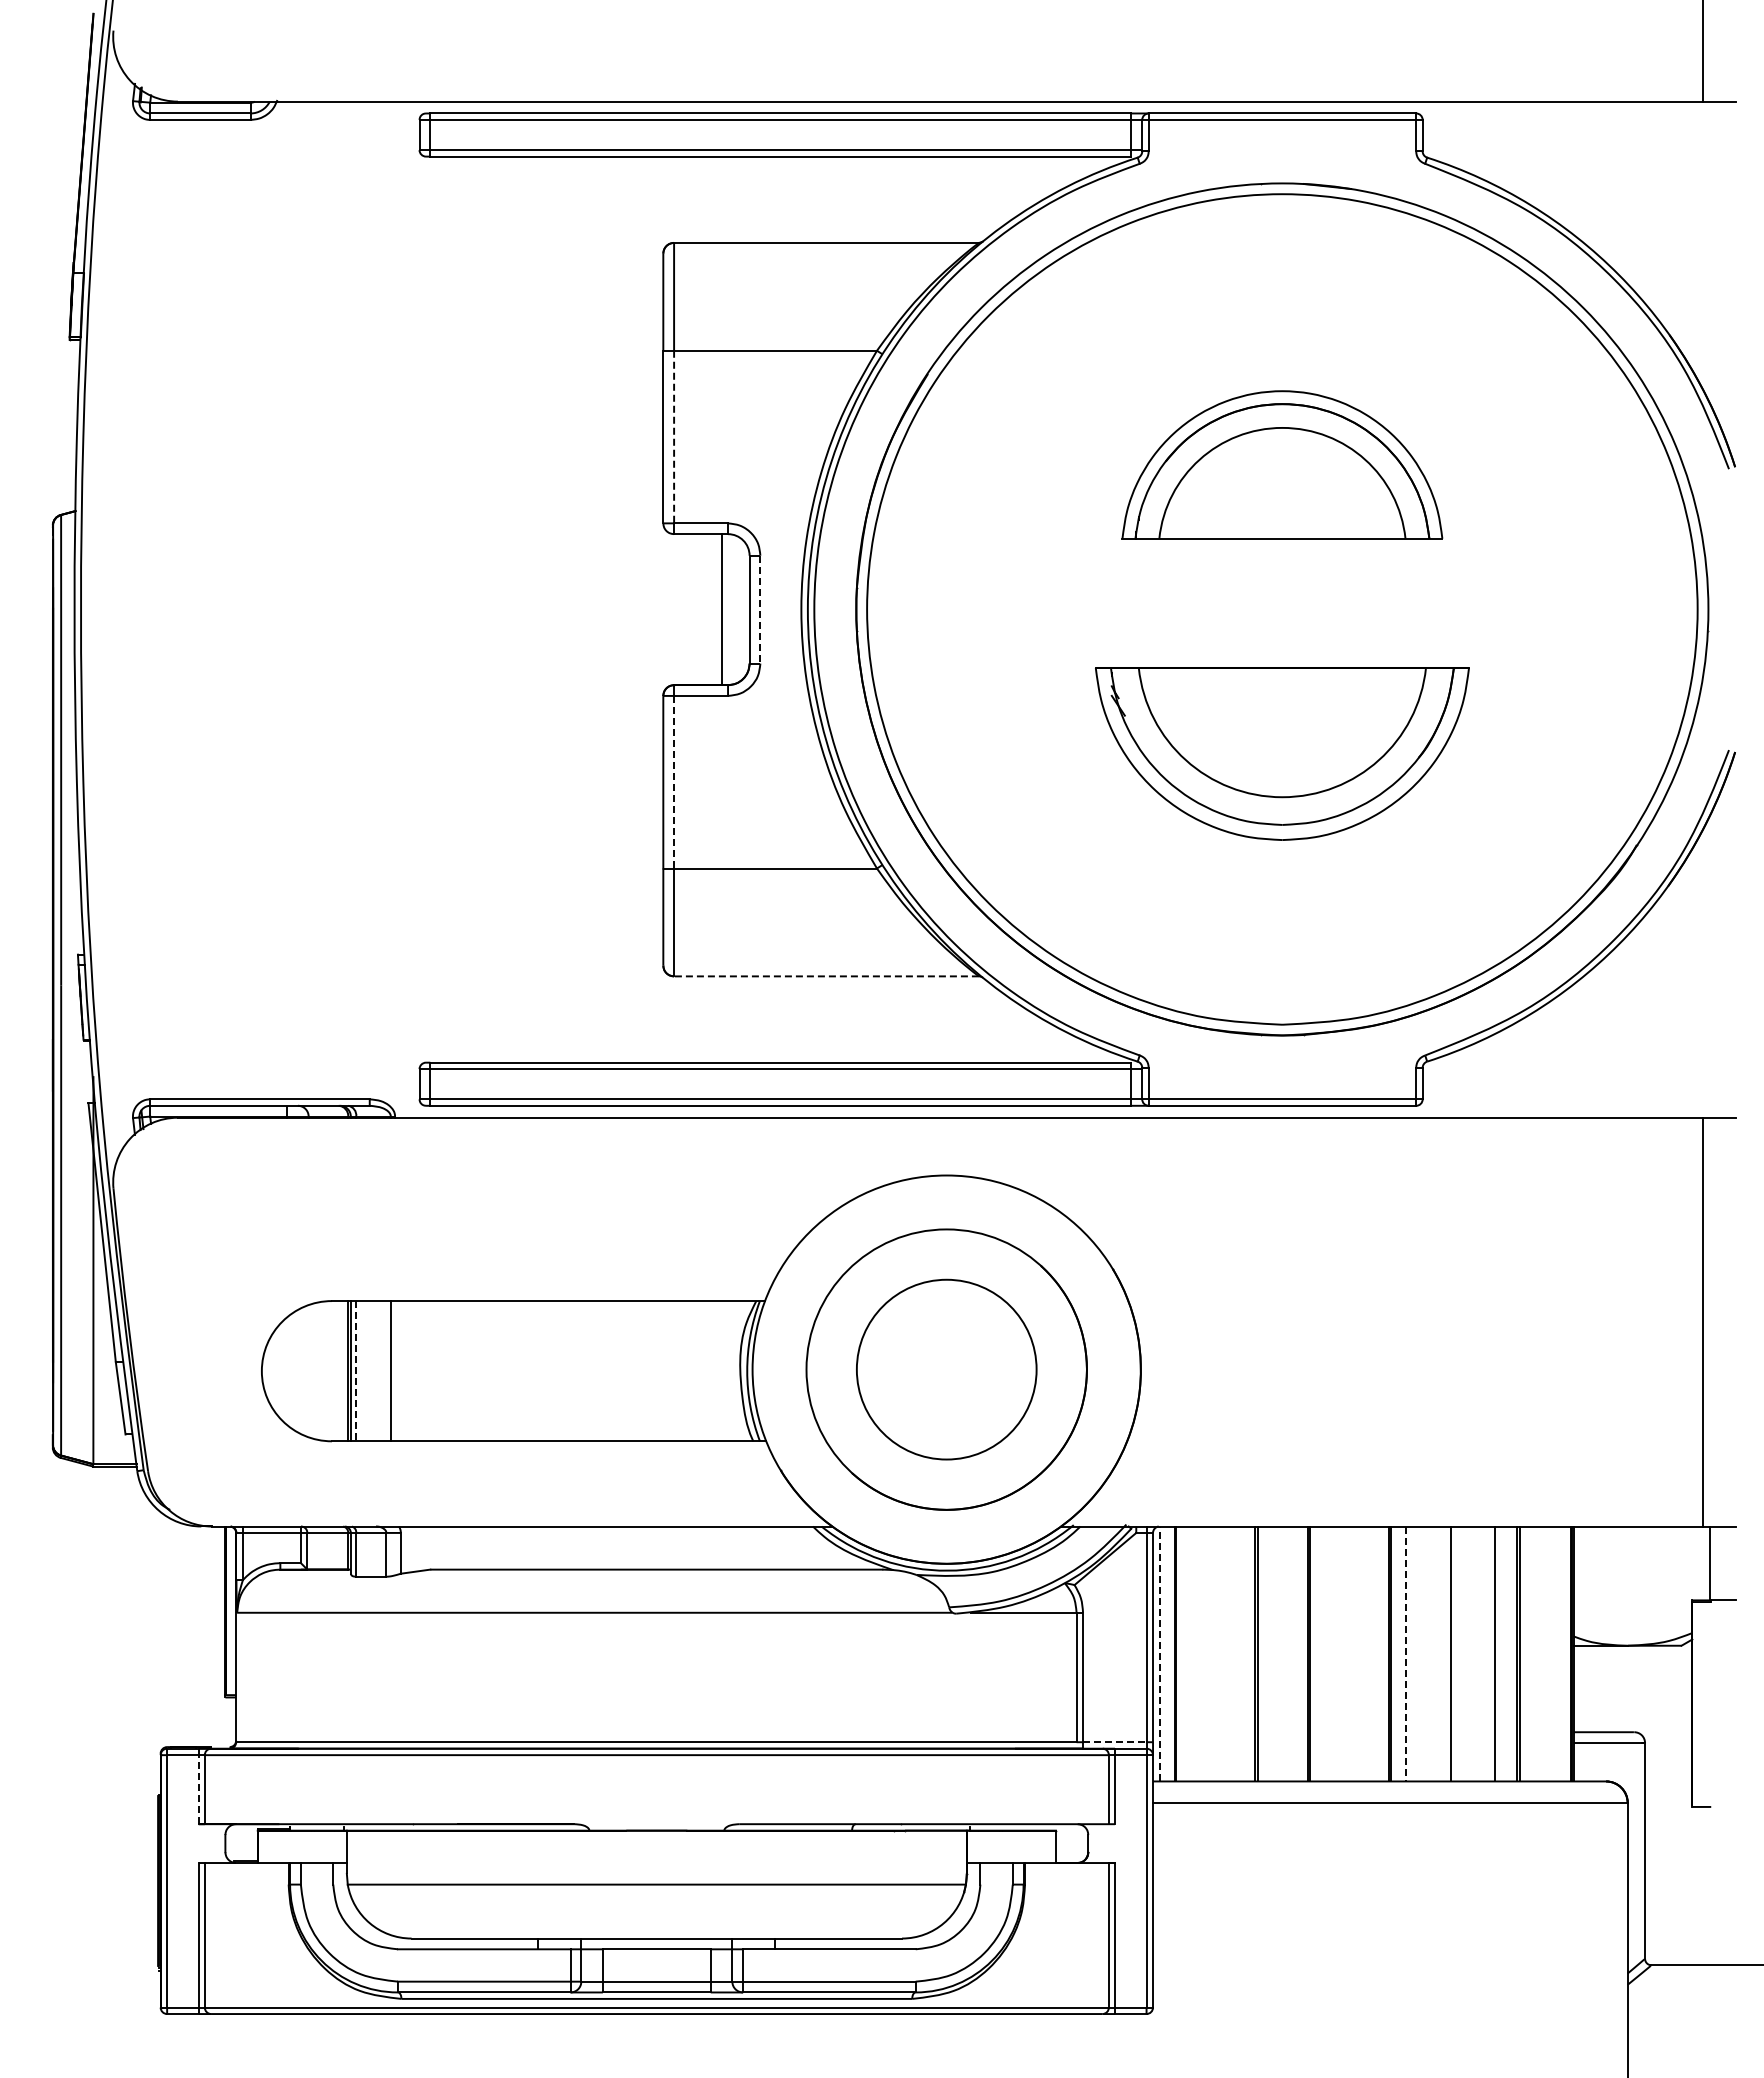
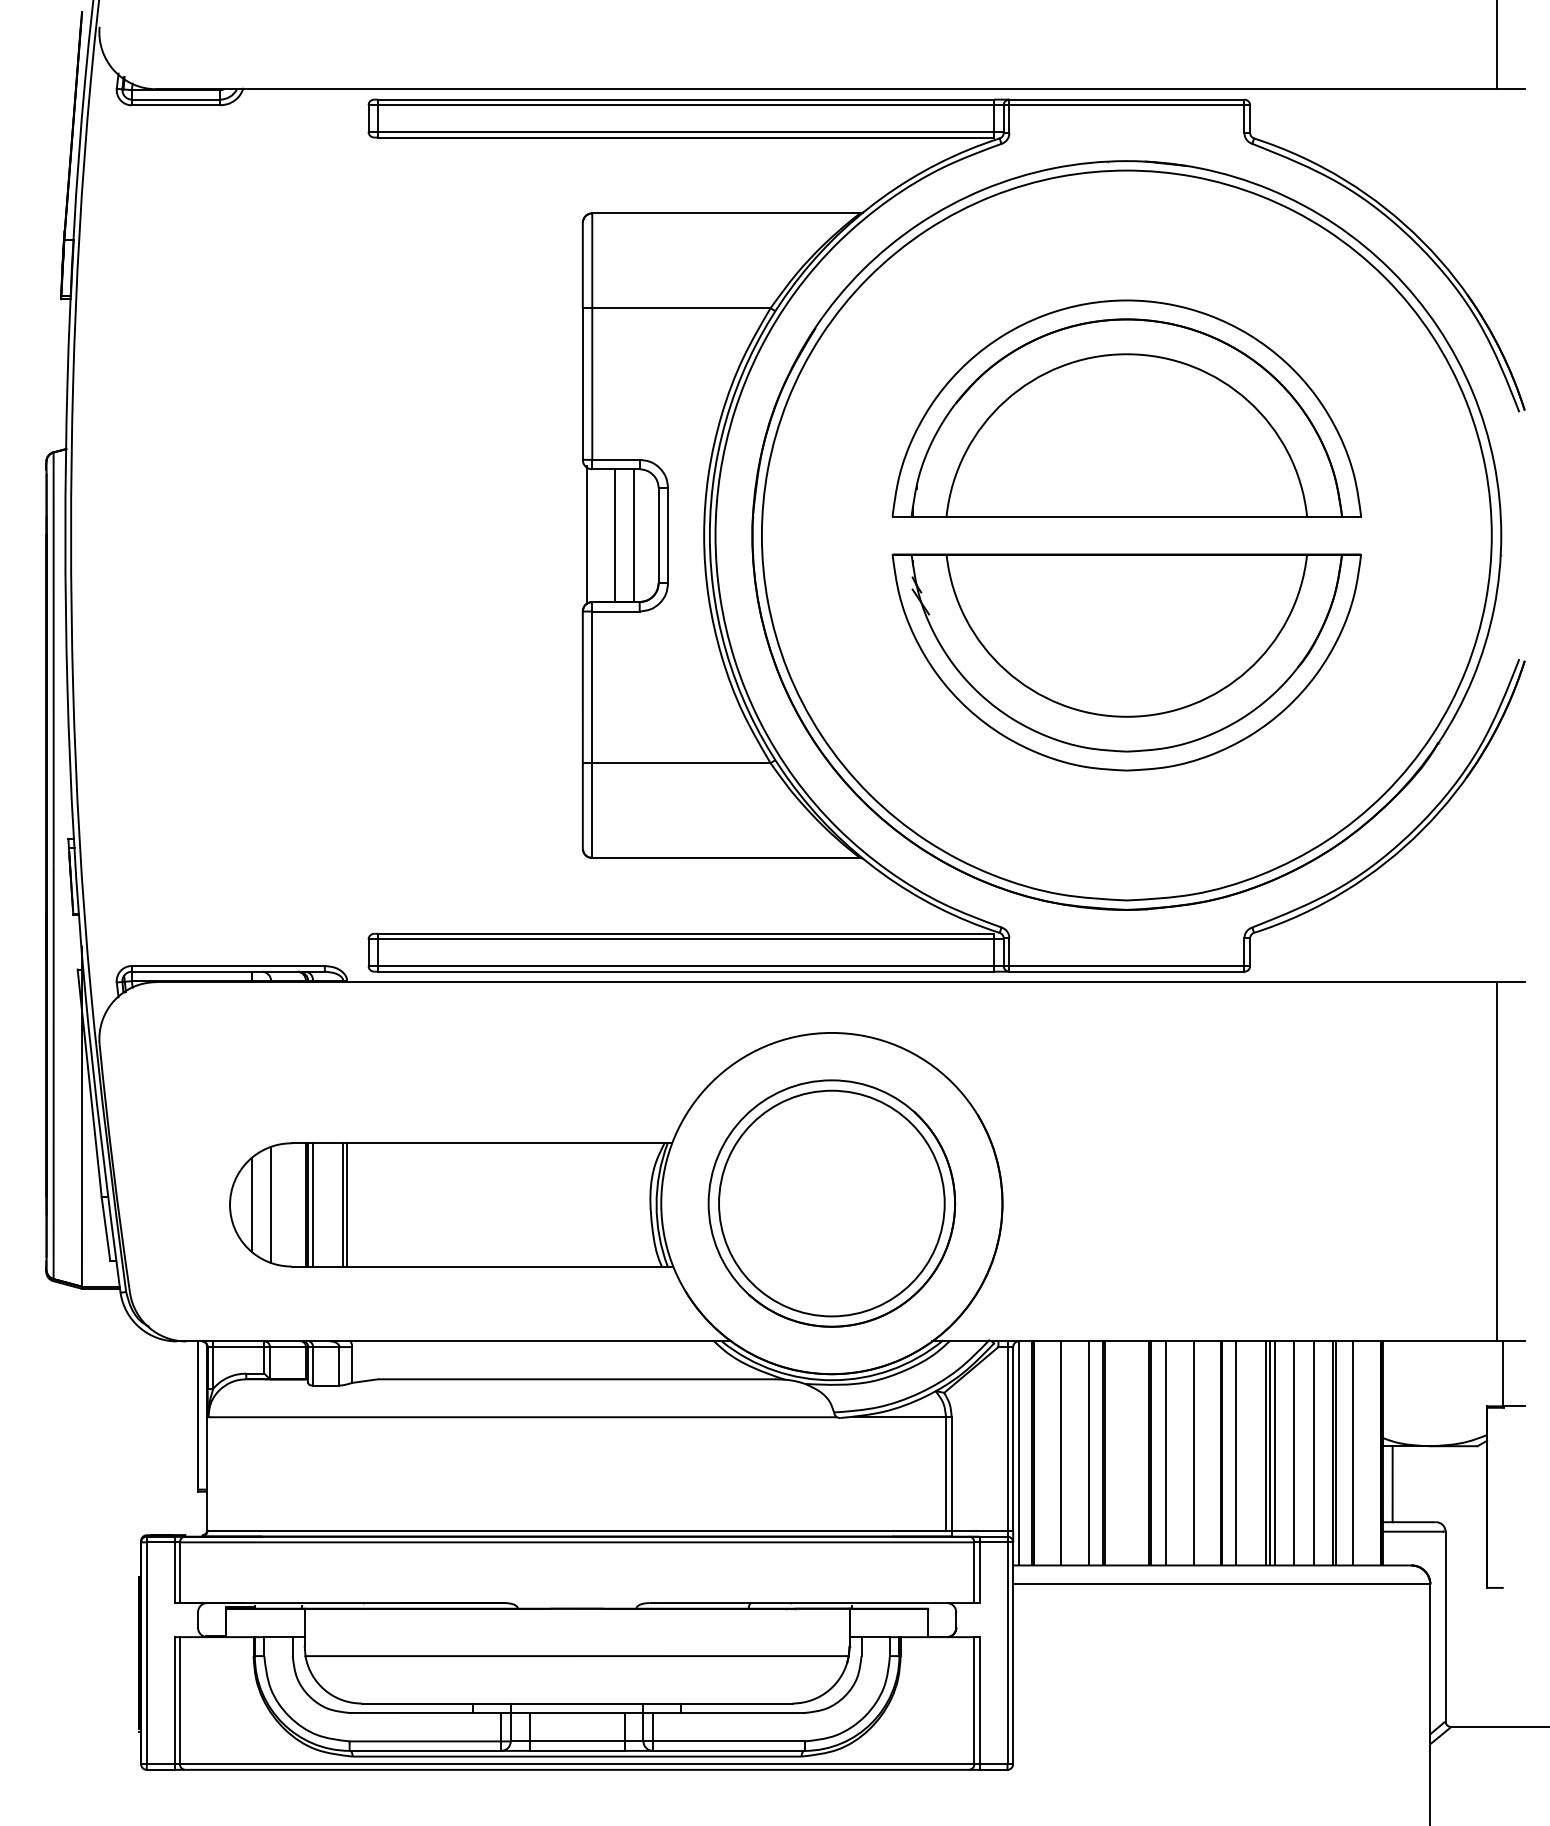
line: (674, 437) -> (592, 384), dashed -> solid
part: (1282, 464) -> (1126, 408), size x1.67
line: (667, 608) -> (586, 534), added
line: (700, 609) -> (615, 535), added
line: (760, 609) -> (668, 535), dashed -> solid
part: (1282, 753) -> (1126, 662), size x1.43
line: (674, 782) -> (592, 687), dashed -> solid
line: (826, 976) -> (726, 858), dashed -> solid
circle: (946, 1369) -> (831, 1203), size x1.43
line: (287, 1371) -> (252, 1205), added
line: (308, 1371) -> (271, 1205), added
line: (356, 1371) -> (313, 1205), dashed -> solid
line: (395, 1371) -> (347, 1205), added
line: (1159, 1653) -> (1018, 1453), dashed -> solid
line: (1207, 1653) -> (1061, 1453), added
line: (1239, 1653) -> (1089, 1453), added
line: (1326, 1653) -> (1165, 1453), added
line: (1358, 1653) -> (1193, 1453), added
line: (1440, 1653) -> (1265, 1453), added
line: (1445, 1653) -> (1270, 1453), added
line: (1472, 1653) -> (1293, 1453), added
line: (1539, 1653) -> (1352, 1453), added
line: (1406, 1654) -> (1235, 1453), dashed -> solid
line: (1584, 1688) -> (1392, 1483), added
line: (1114, 1742) -> (979, 1531), dashed -> solid
line: (198, 1789) -> (174, 1572), dashed -> solid

